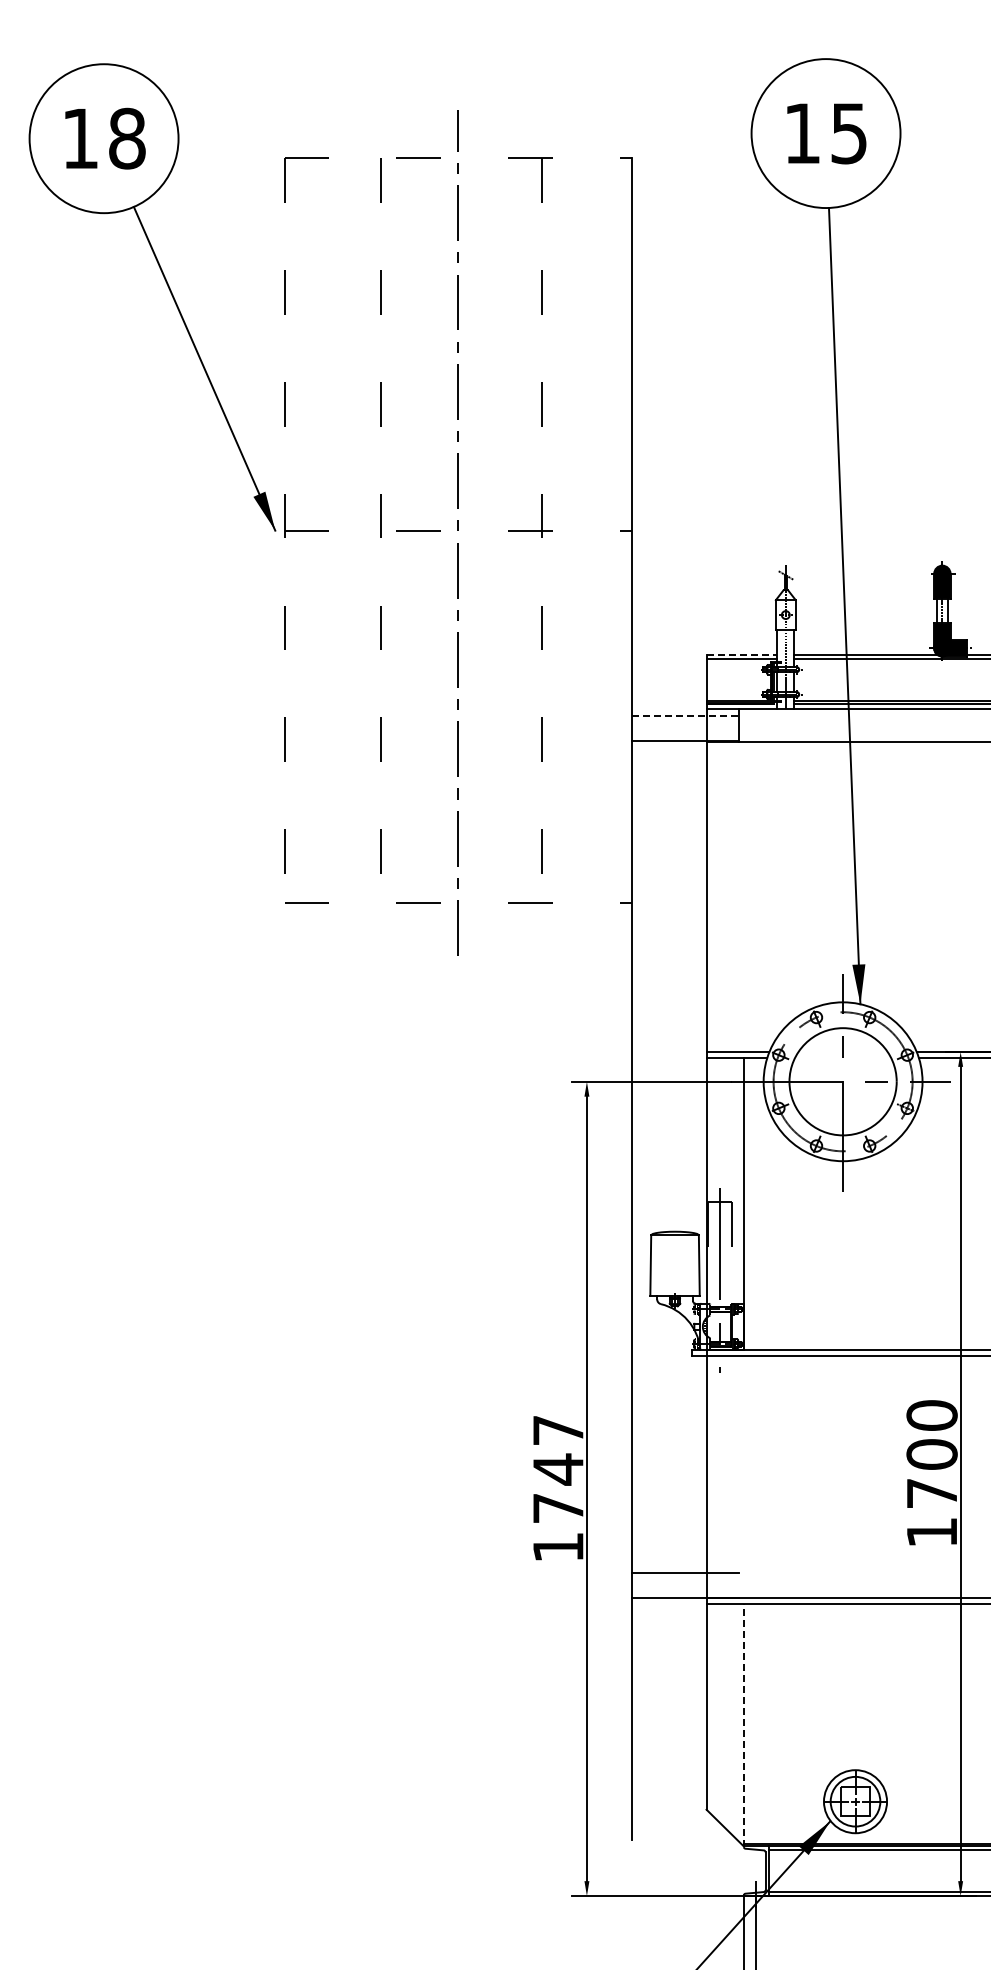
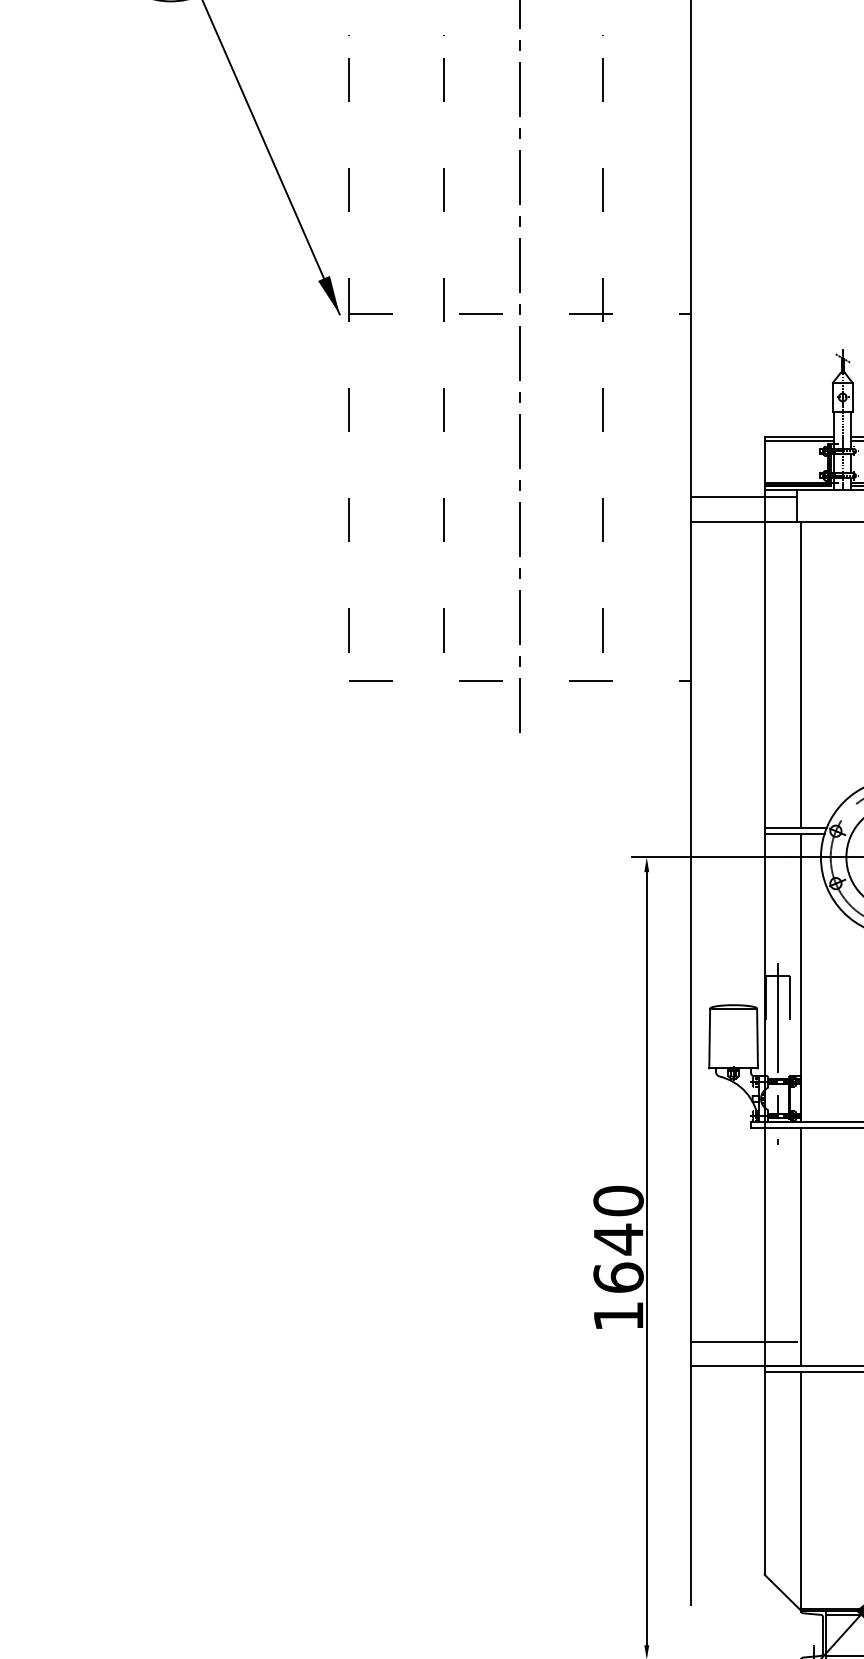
line: (742, 654) -> (800, 436), dashed -> solid
line: (685, 716) -> (743, 497), dashed -> solid
line: (743, 896) -> (801, 674), added
text: (558, 1469) -> (618, 1239), 1747 -> 1640
line: (743, 1476) -> (801, 1246), added
line: (743, 1725) -> (801, 1491), dashed -> solid

